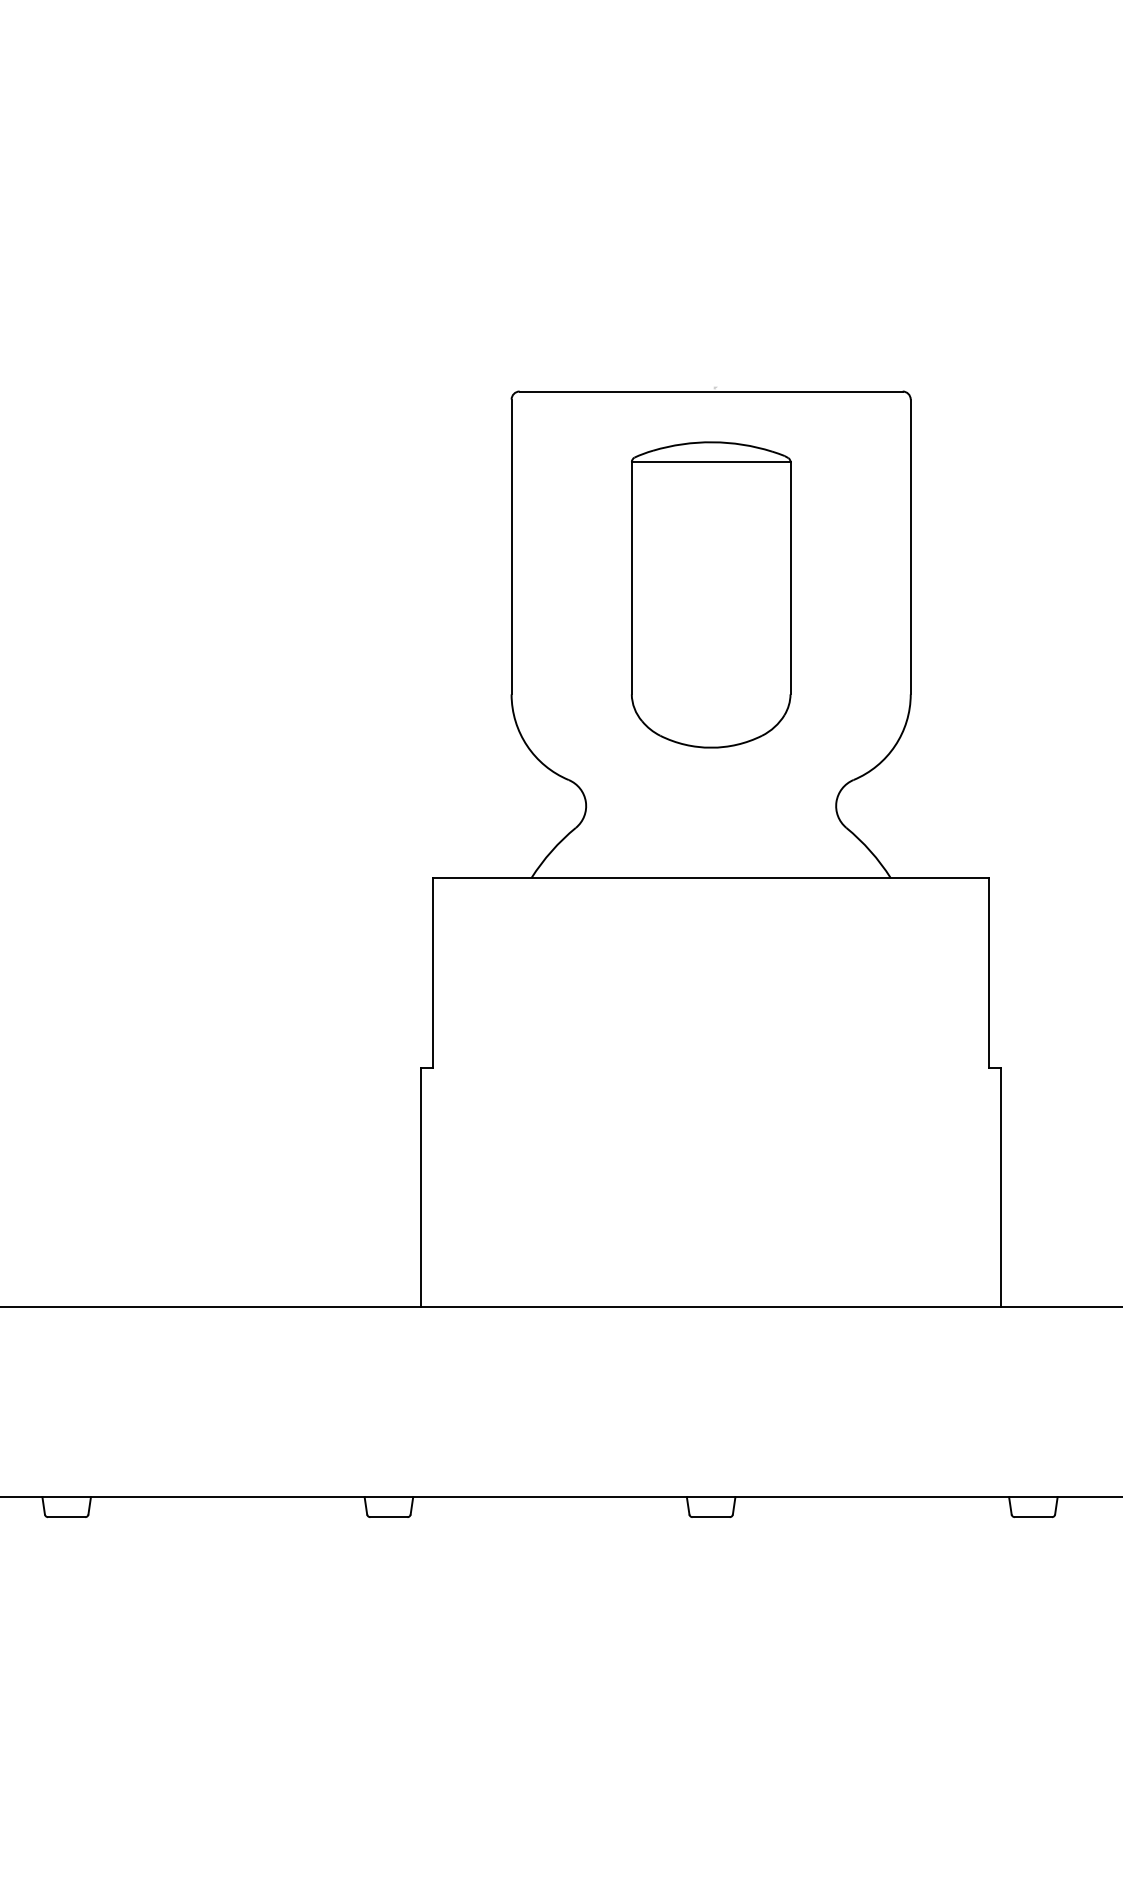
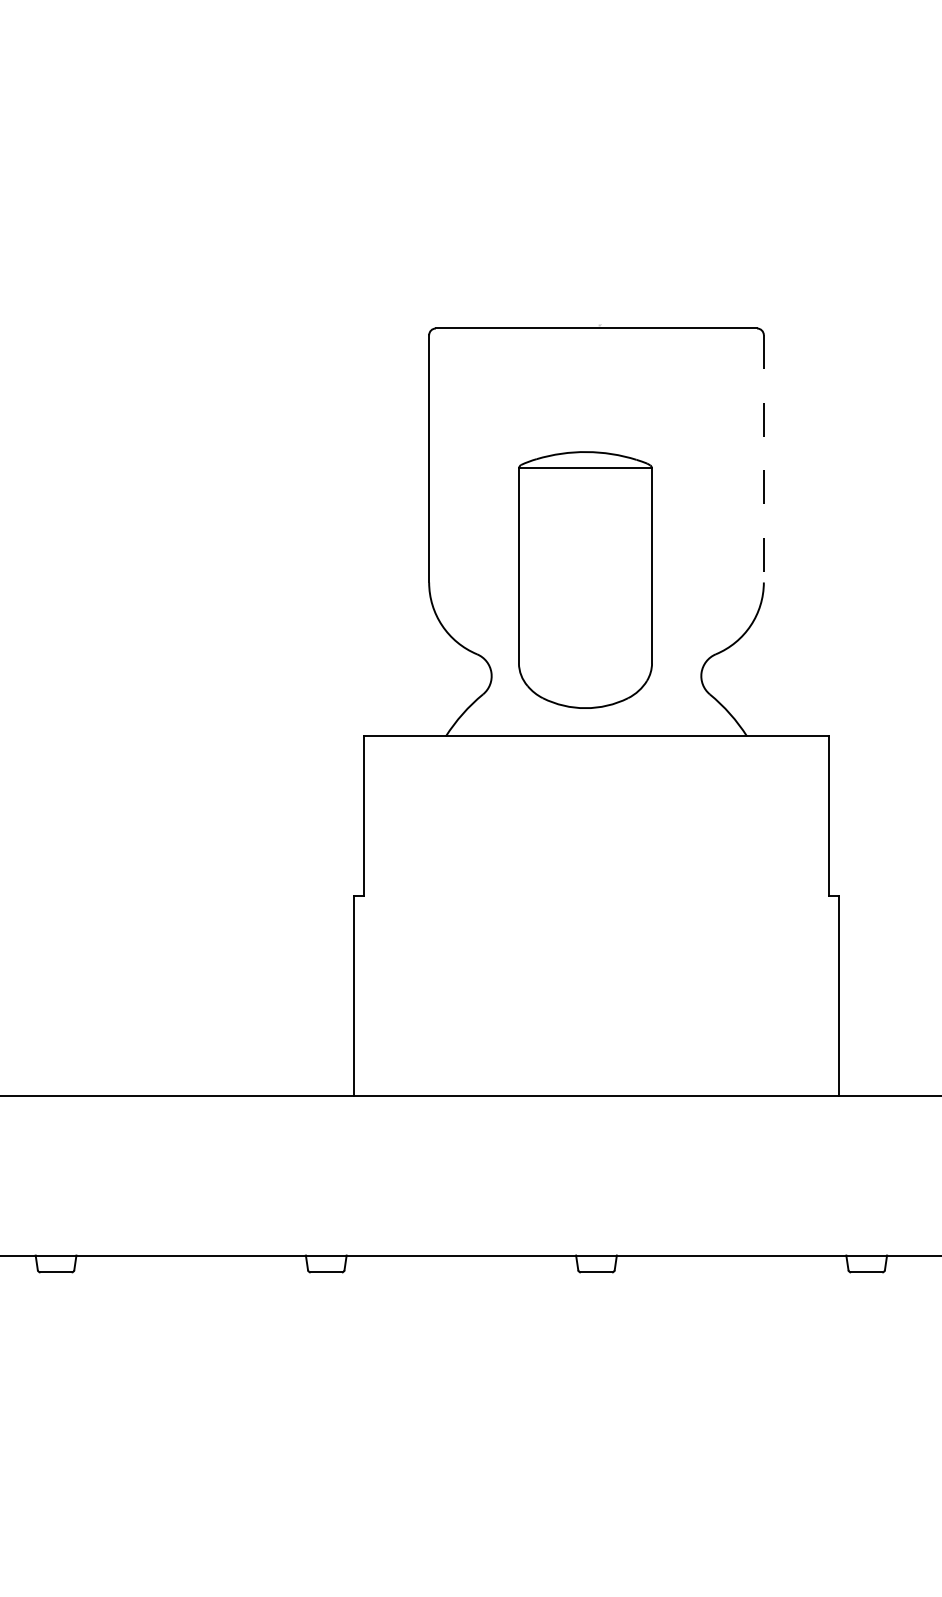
line: (910, 546) -> (763, 458), solid -> dashed
part: (711, 594) -> (585, 579), moved

